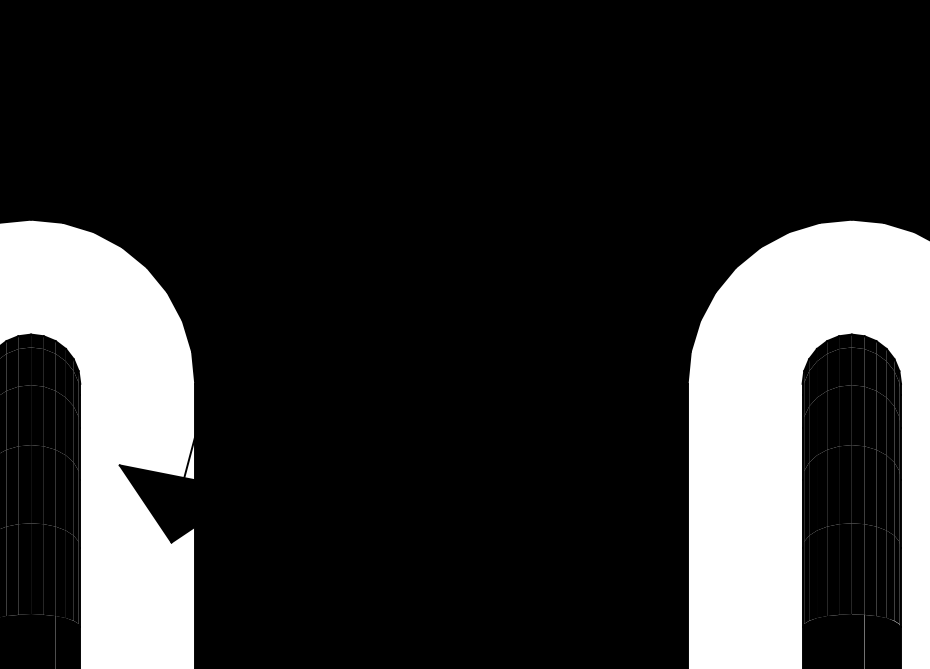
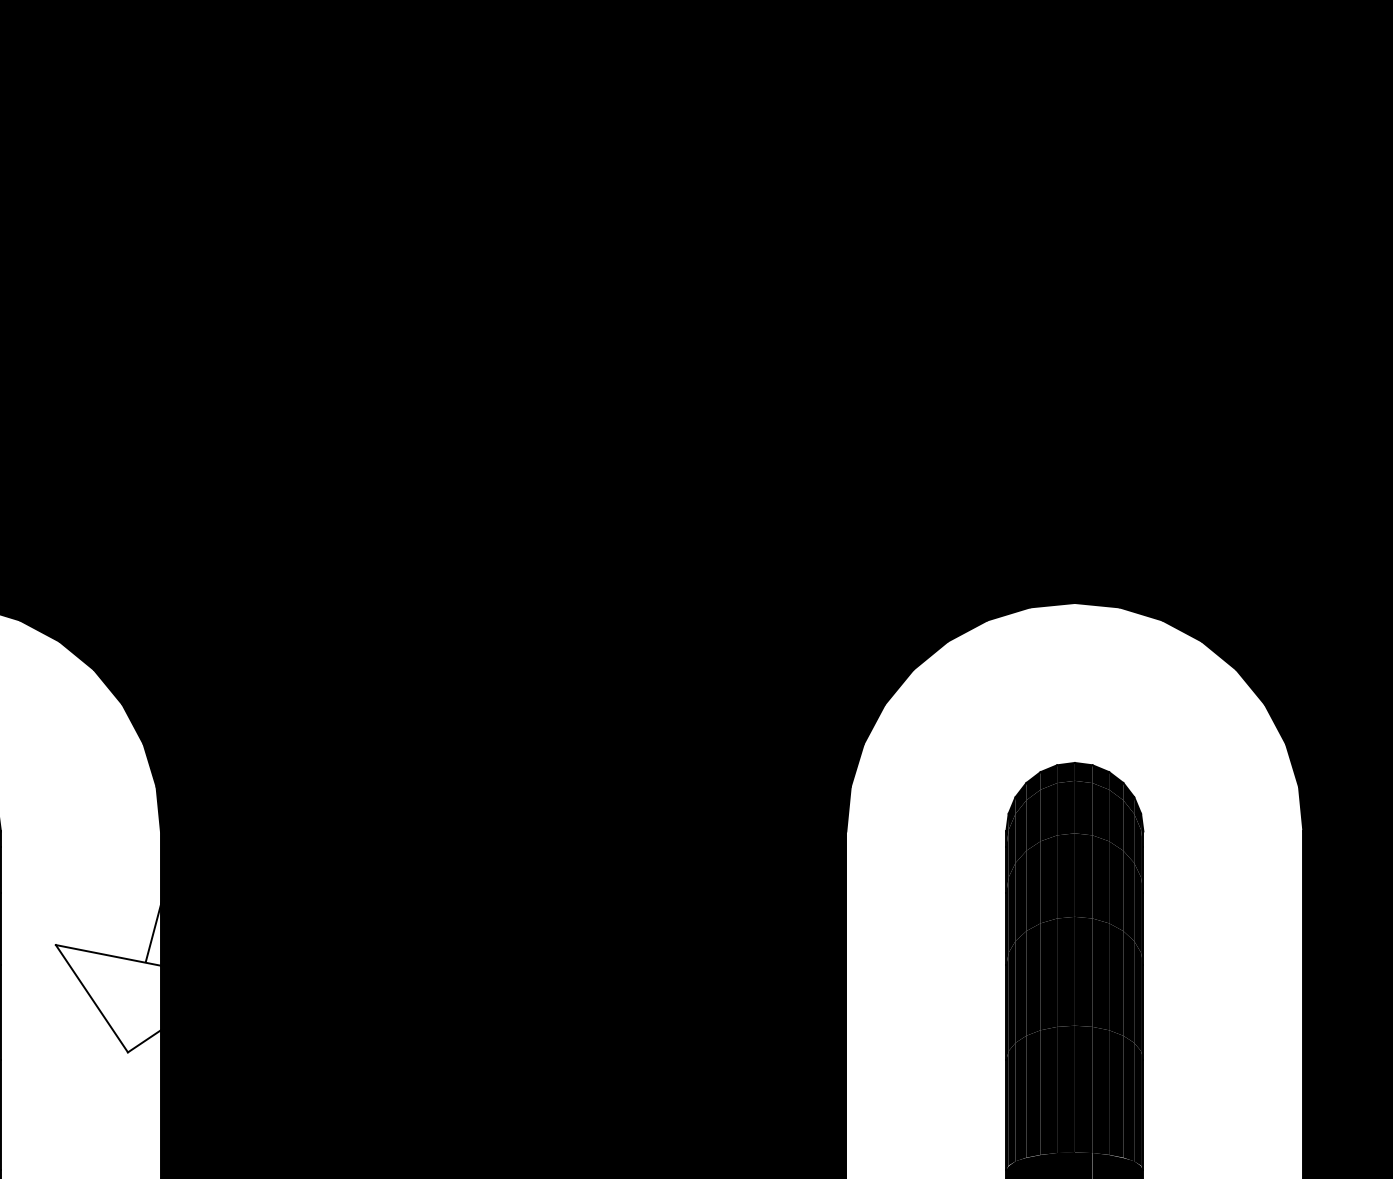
fill: (184, 503) -> (145, 998), removed

